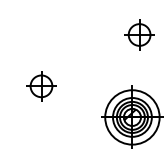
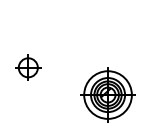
part: (139, 34) -> (114, 22), removed

